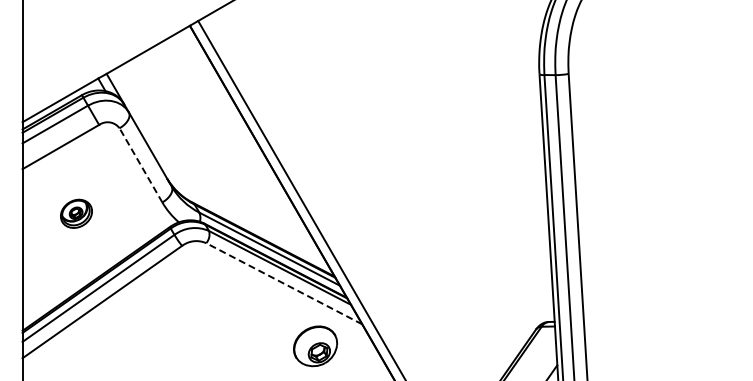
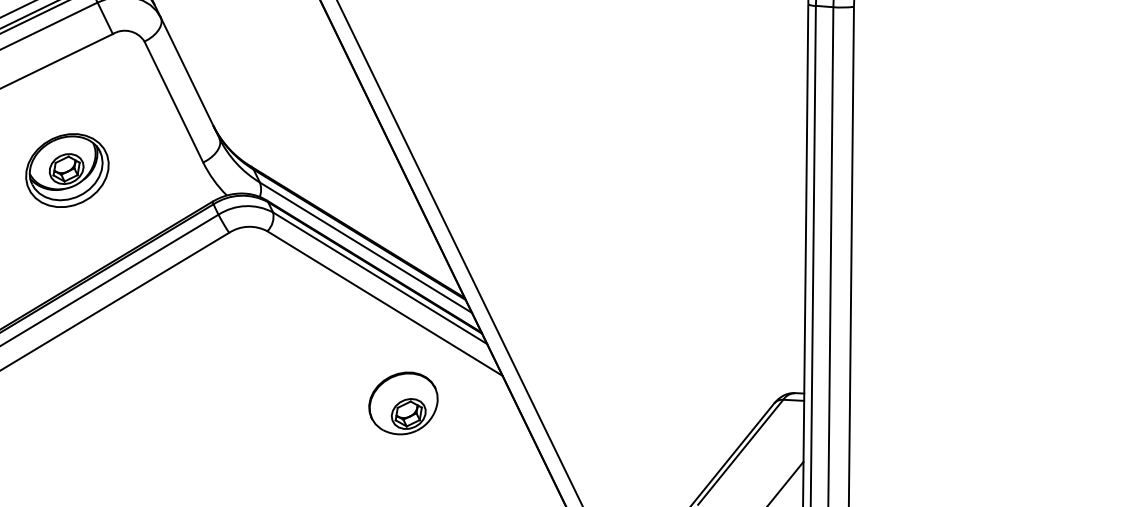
line: (140, 165) -> (173, 102), dashed -> solid
part: (76, 213) -> (67, 170), size x1.67
line: (284, 283) -> (385, 303), dashed -> solid
part: (315, 346) -> (403, 403), moved

